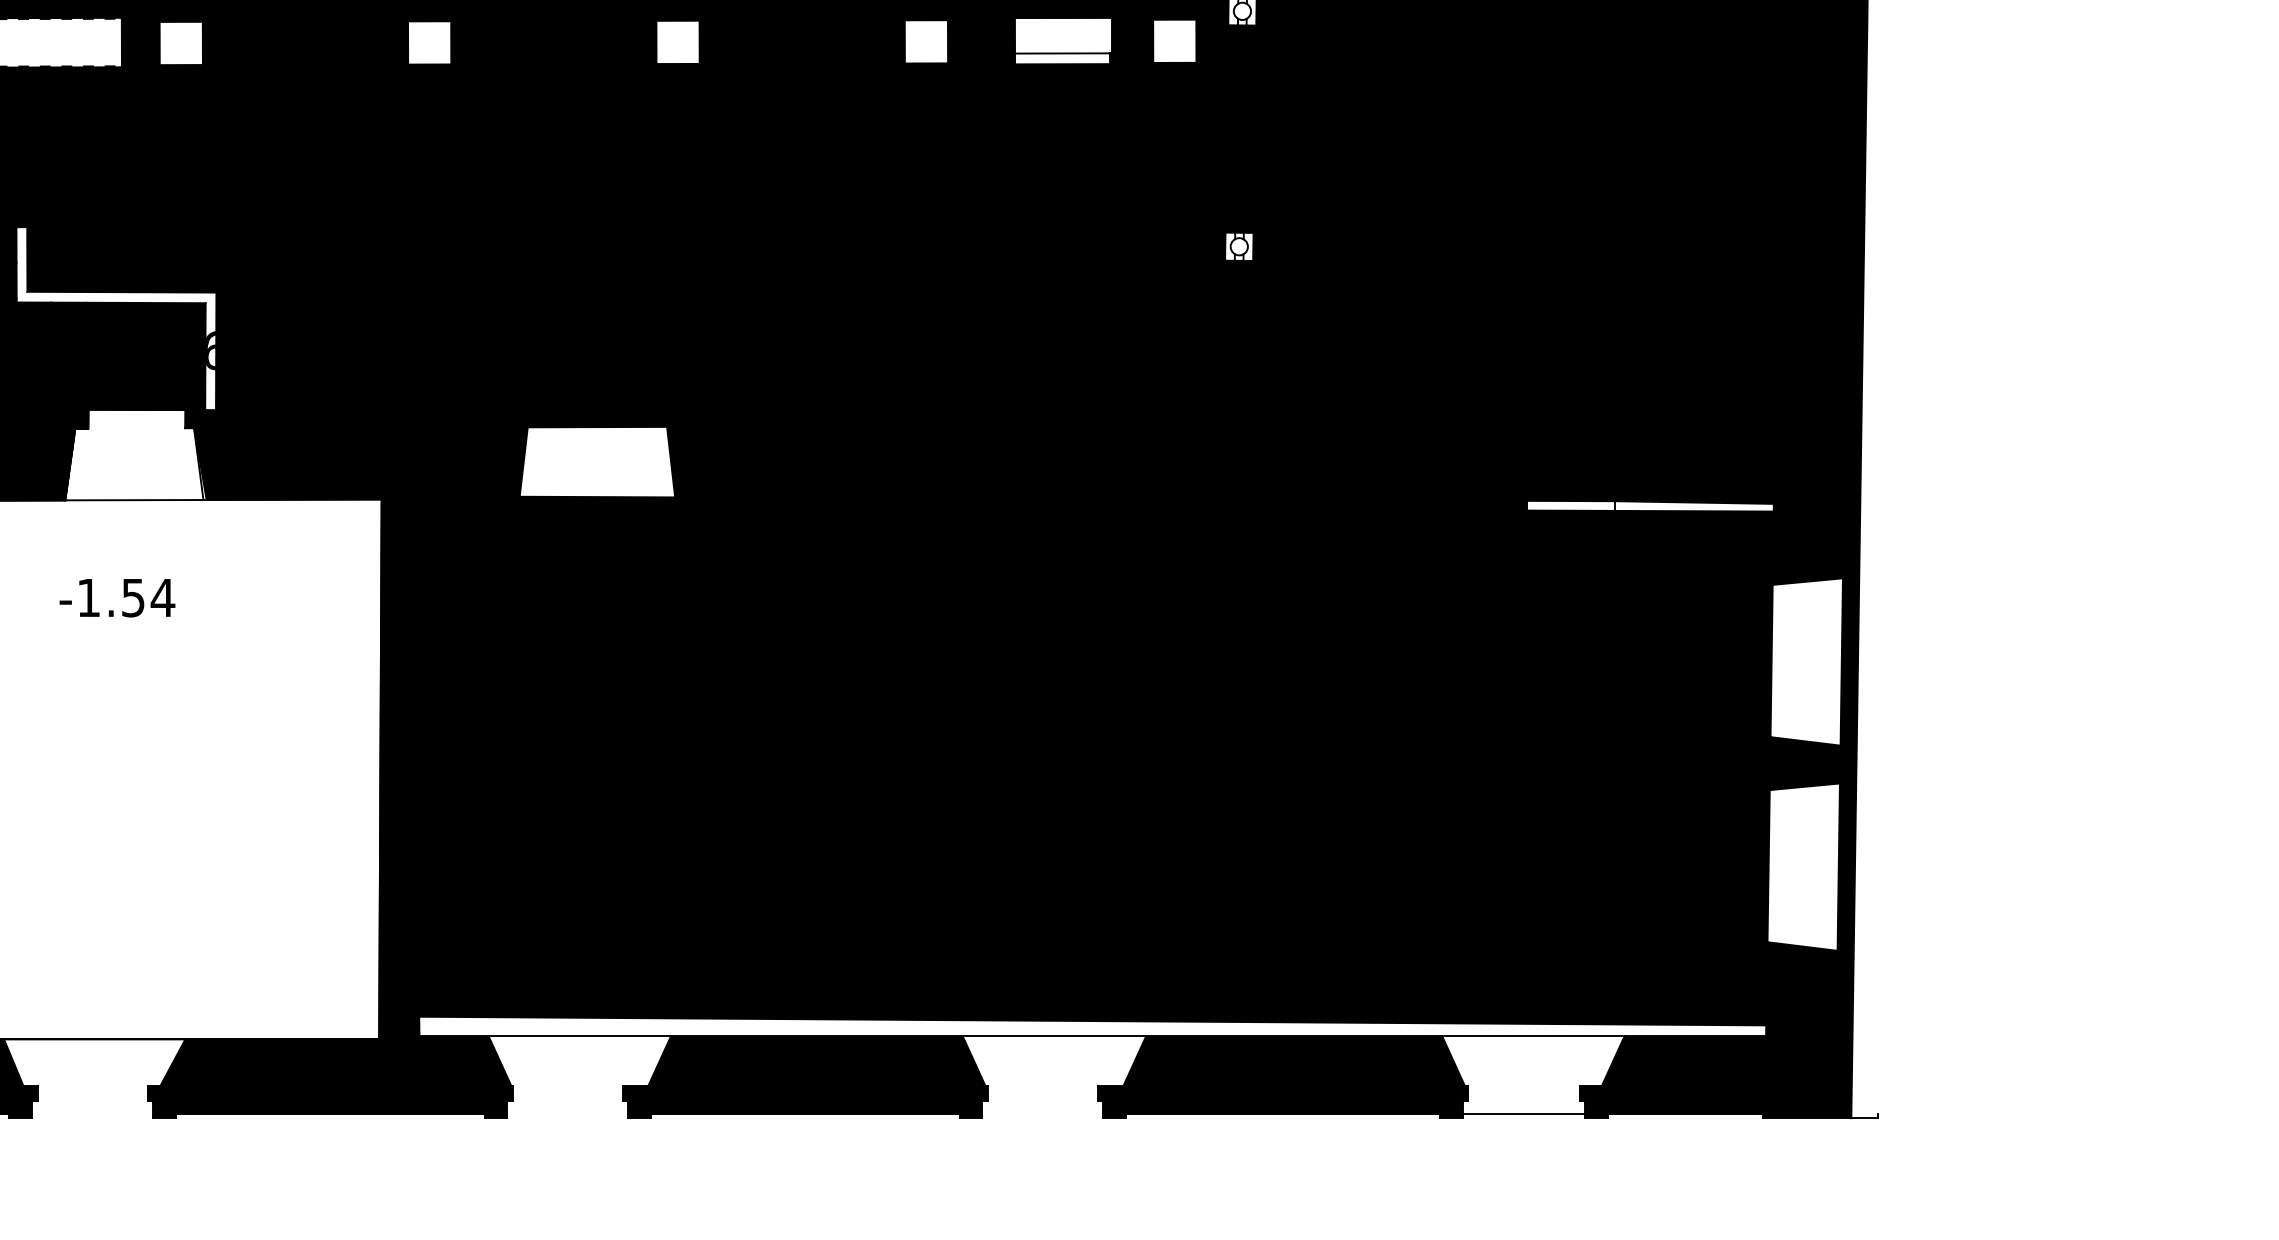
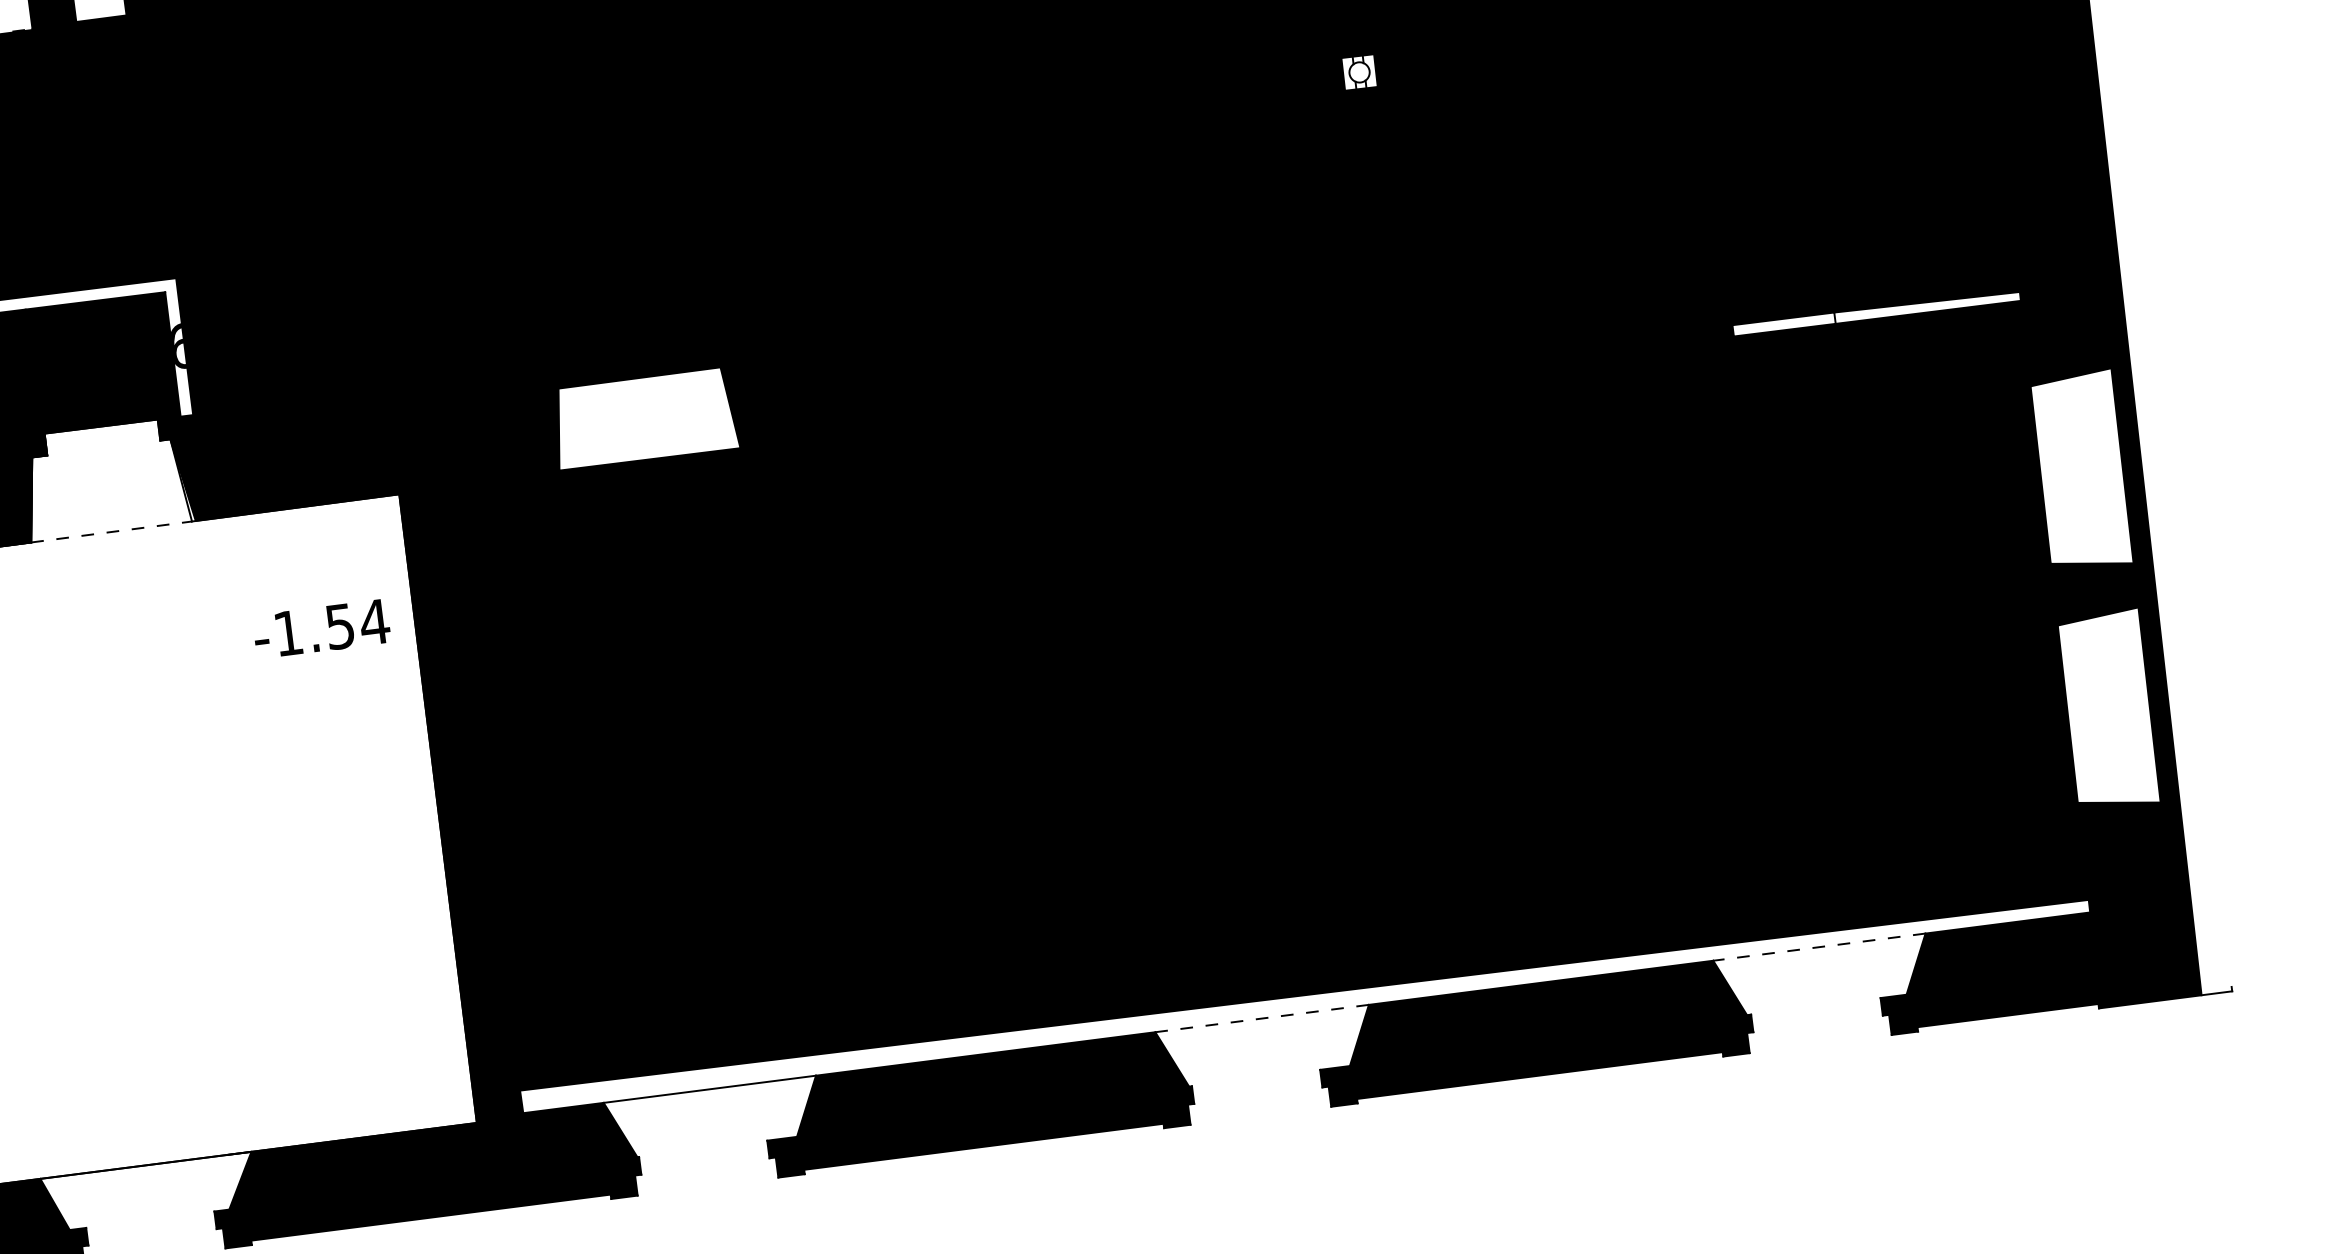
line: (134, 500) -> (111, 532), solid -> dashed
text: (117, 598) -> (321, 629), moved
line: (1054, 1036) -> (1262, 1018), solid -> dashed
line: (1532, 1036) -> (1818, 947), solid -> dashed
line: (1523, 1114) -> (1819, 1039), removed

